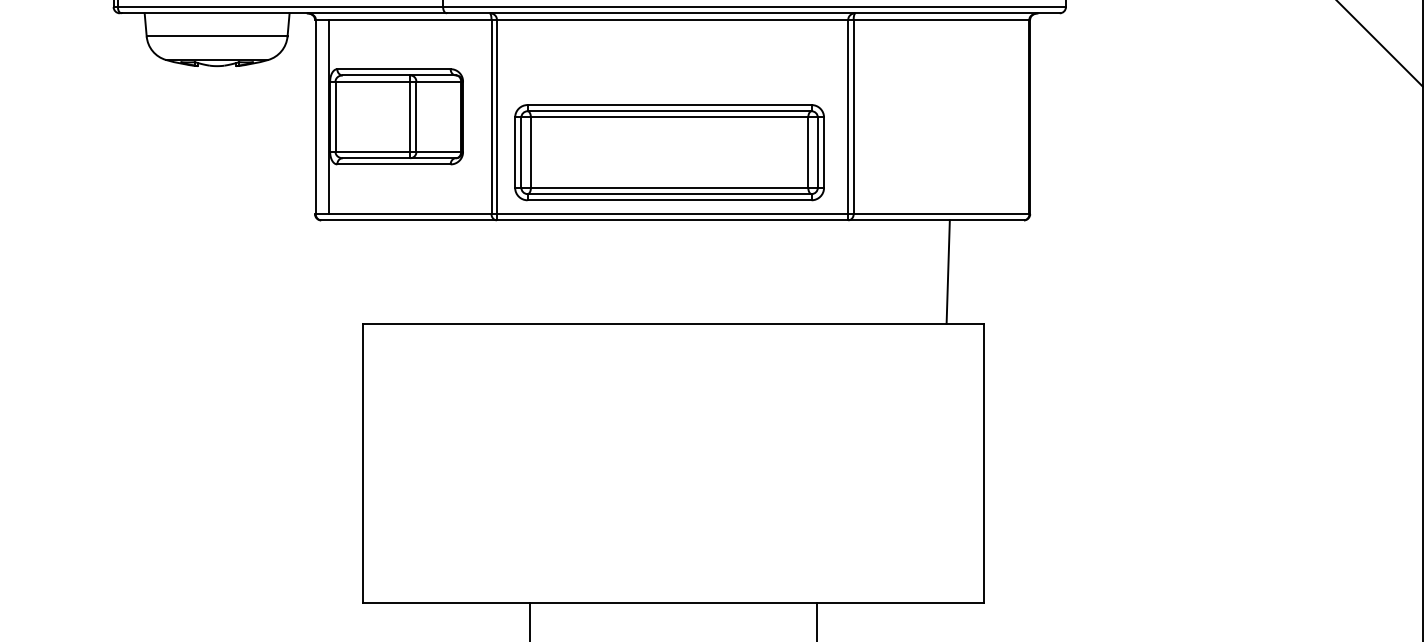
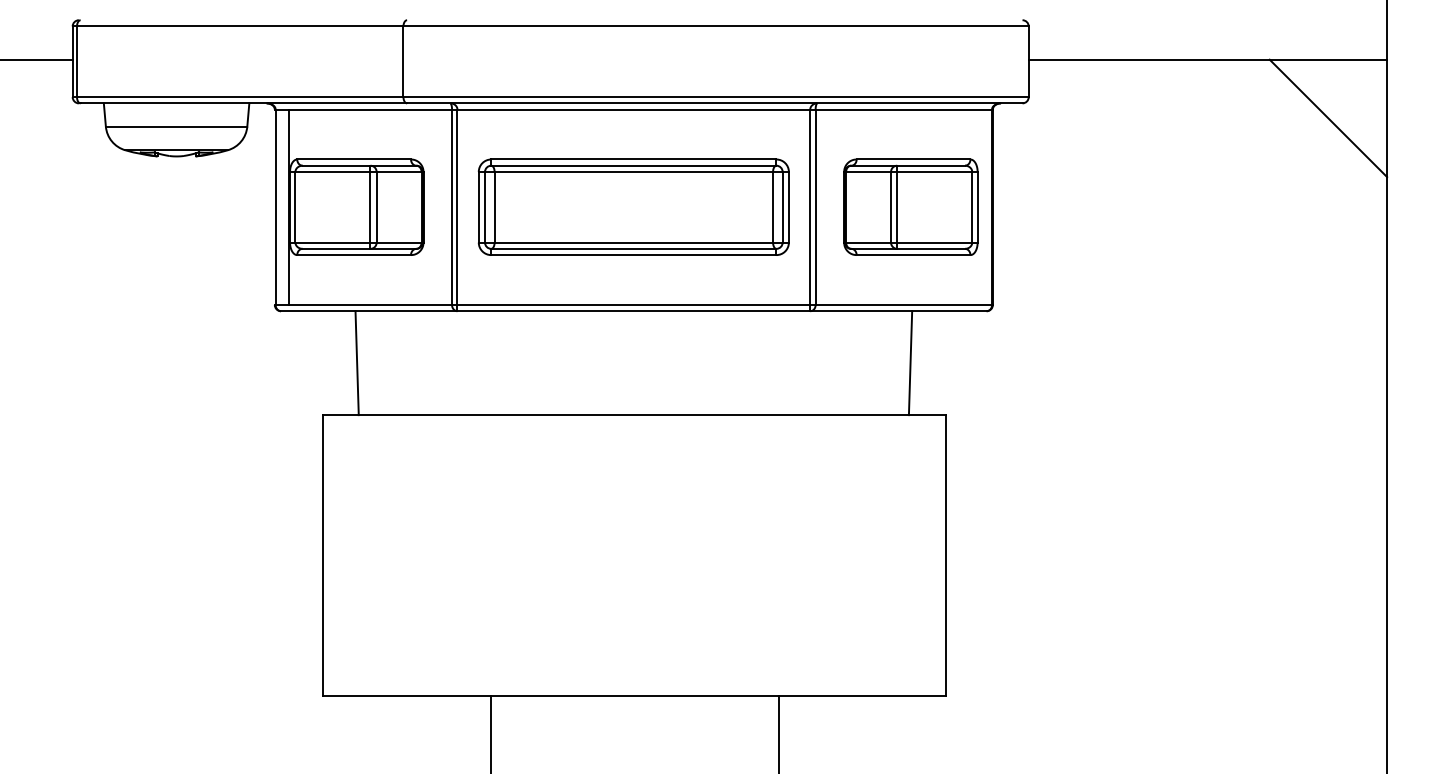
part: (948, 116) -> (910, 206), added
part: (669, 151) -> (633, 206), moved
line: (396, 272) -> (356, 363), added

